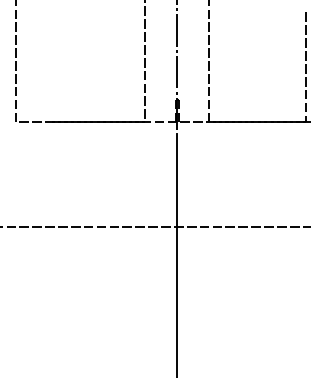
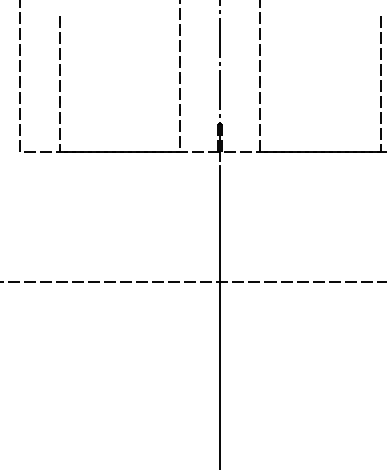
line: (48, 67) -> (60, 83), added

